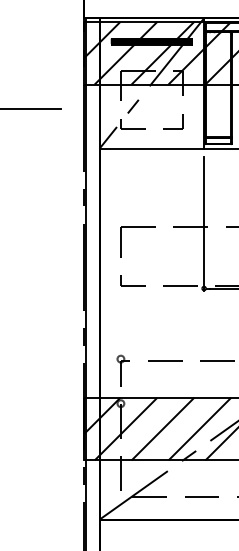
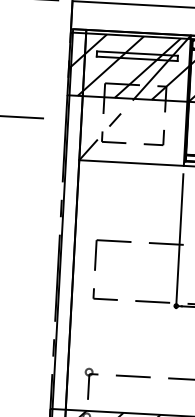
hatch: (151, 41) -> (136, 55), removed

